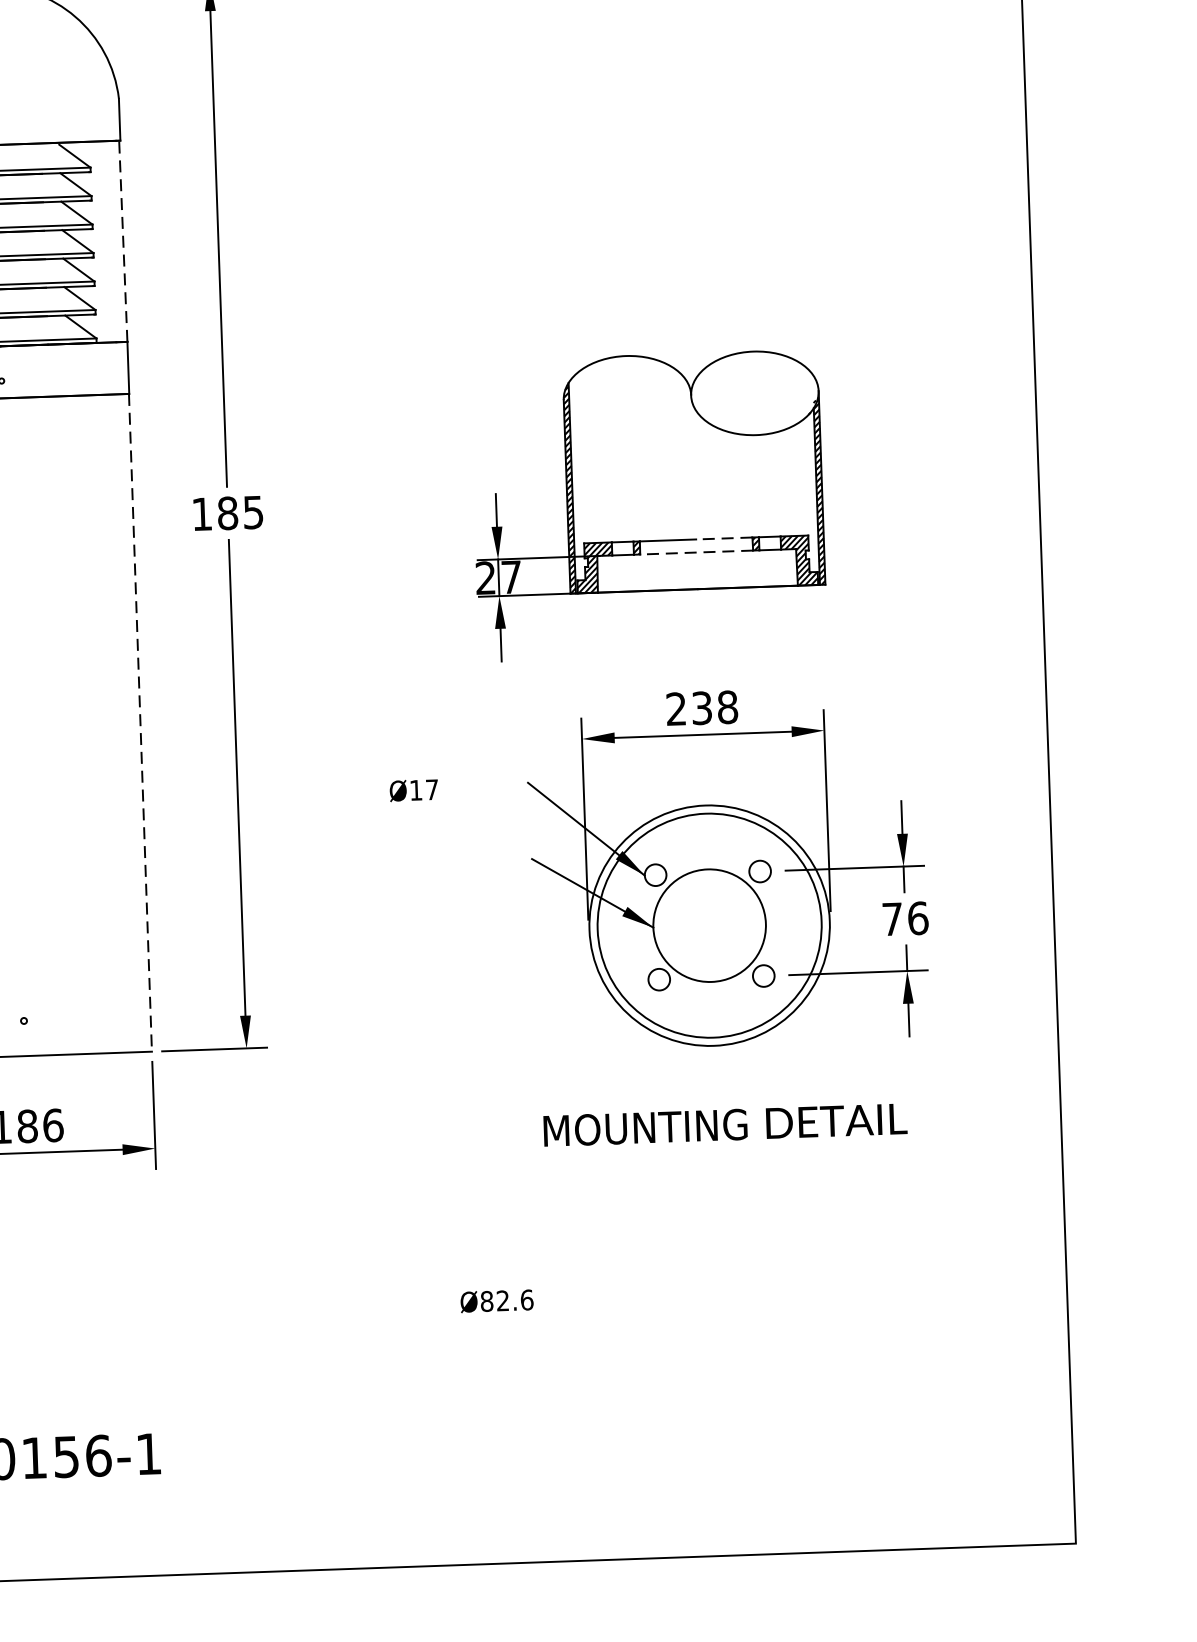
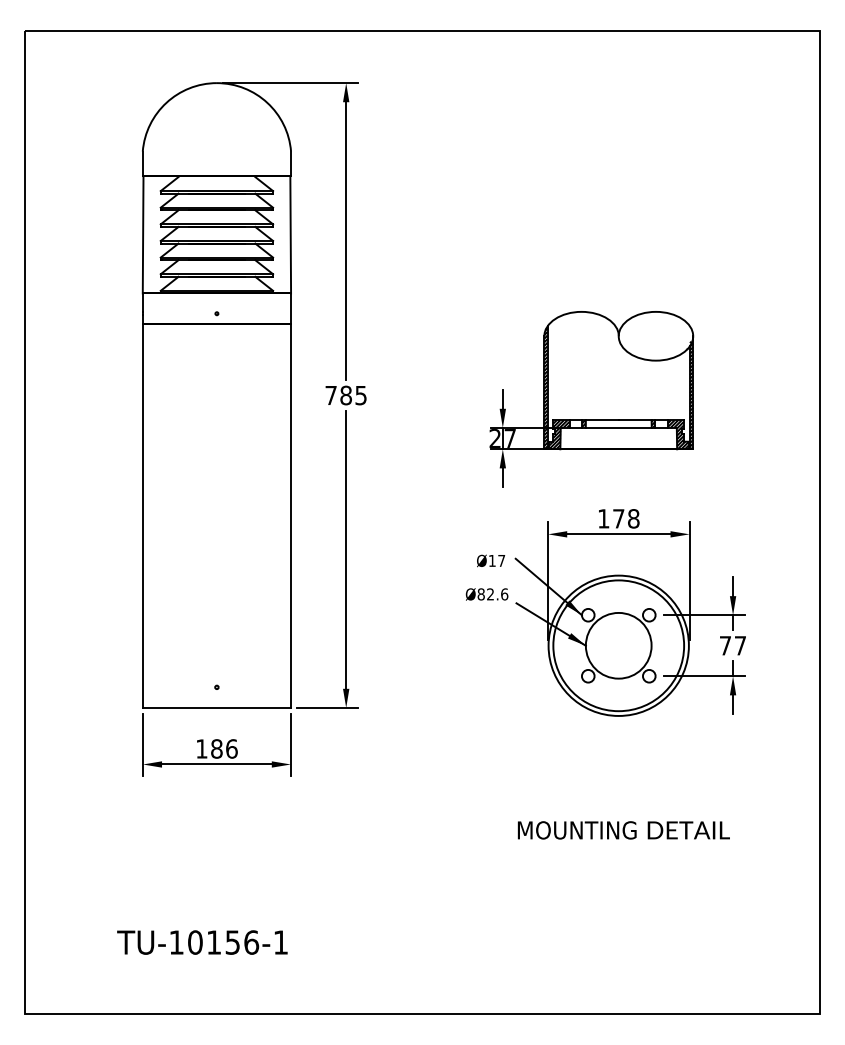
line: (122, 240) -> (290, 234), dashed -> solid
text: (201, 514) -> (330, 395), 185 -> 785
line: (723, 538) -> (634, 420), dashed -> solid
line: (696, 551) -> (618, 427), dashed -> solid
text: (689, 708) -> (611, 518), 238 -> 178
line: (139, 723) -> (290, 516), dashed -> solid
text: (414, 789) -> (491, 560), moved
text: (918, 917) -> (740, 645), 76 -> 77
text: (724, 1125) -> (623, 830), moved
text: (496, 1301) -> (486, 594), moved

